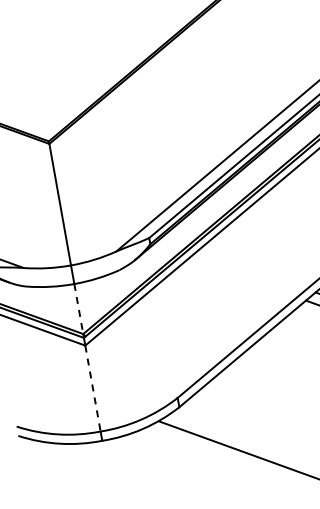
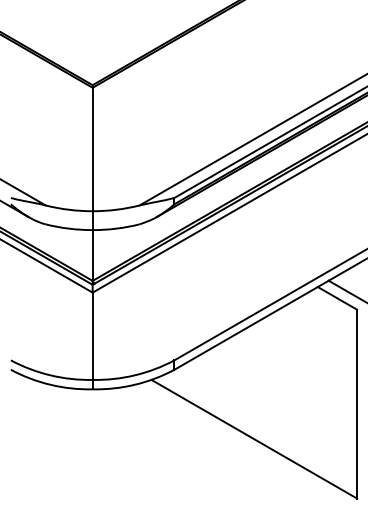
line: (78, 310) -> (92, 256), dashed -> solid
line: (92, 388) -> (92, 336), dashed -> solid

